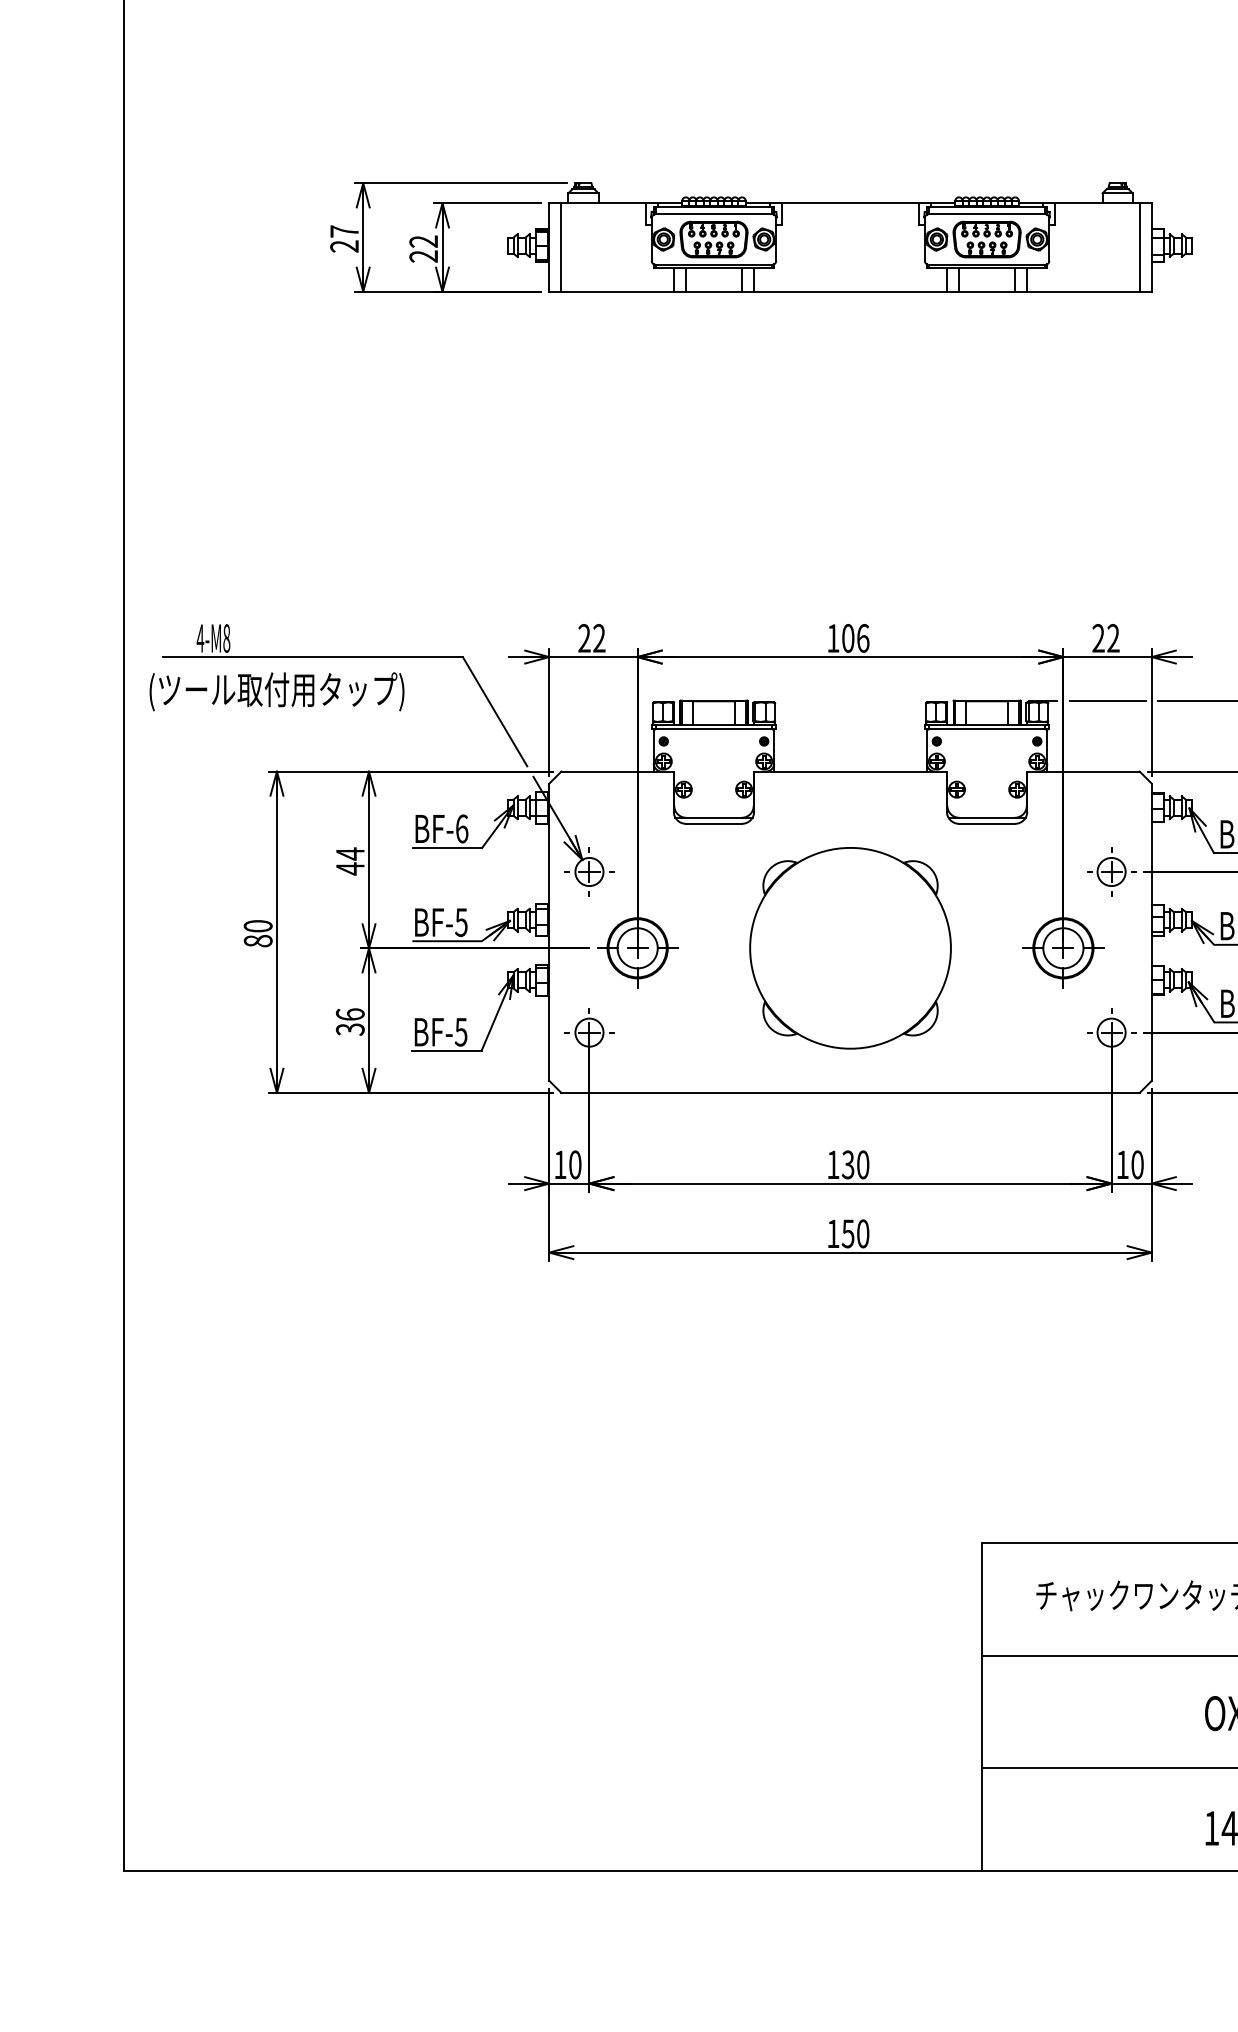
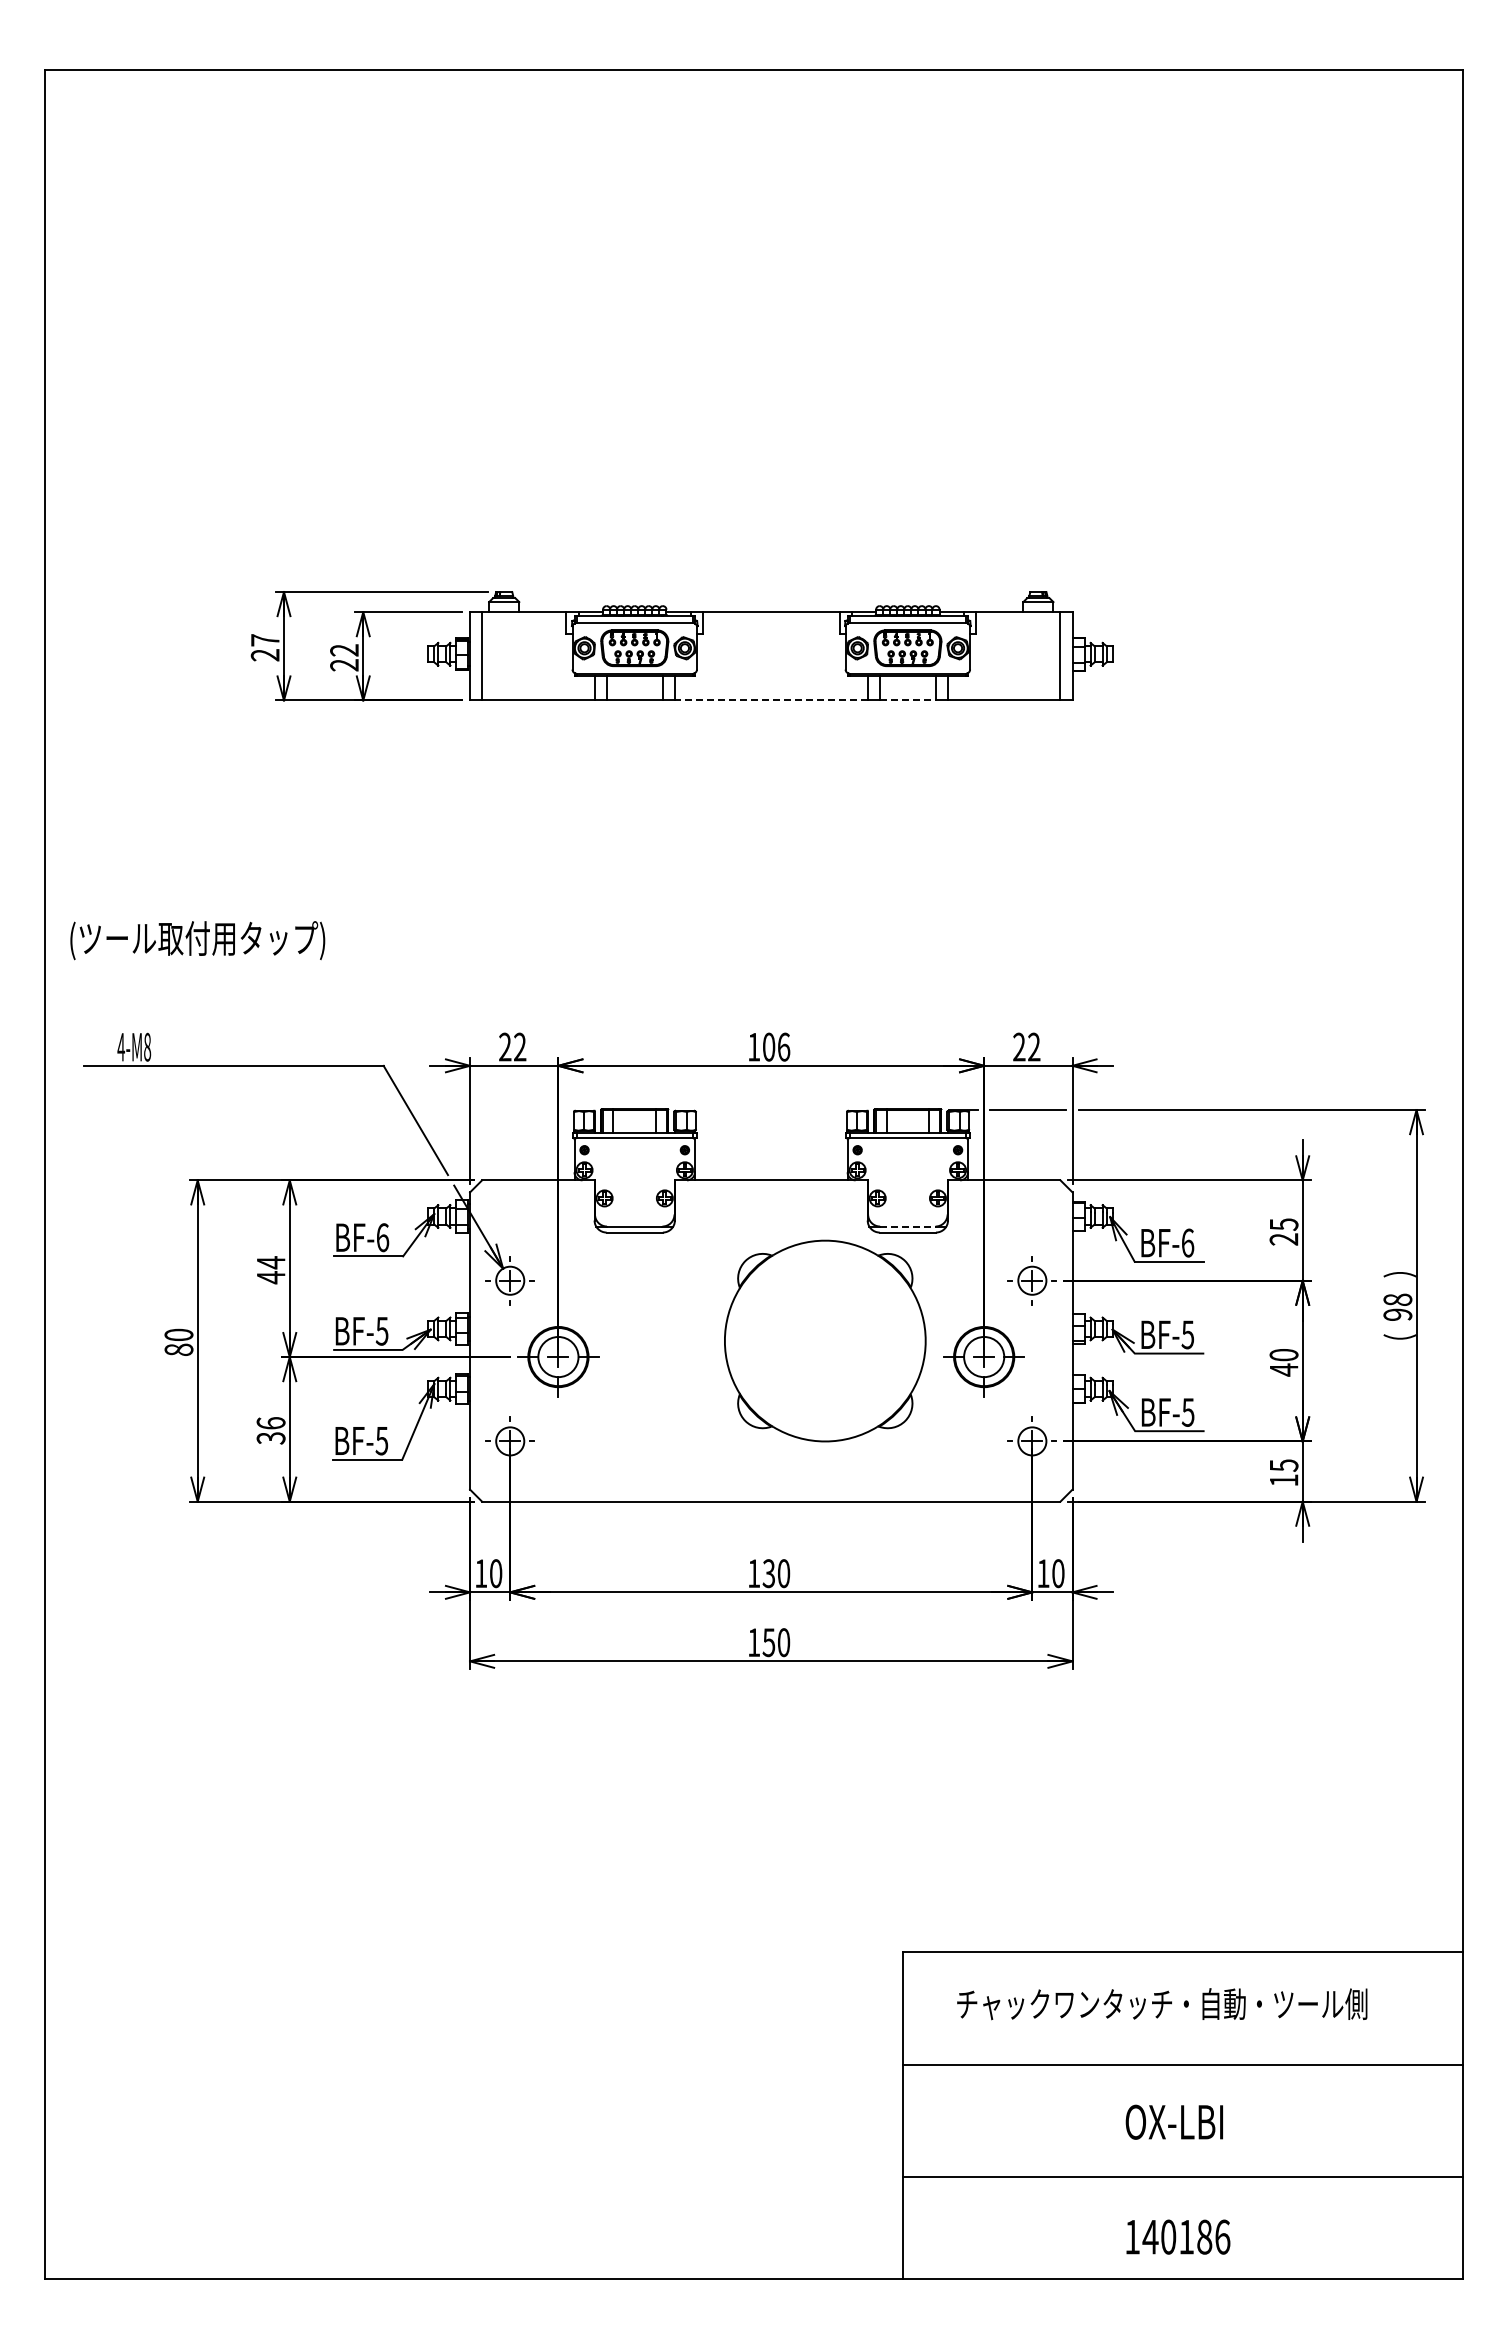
line: (849, 291) -> (770, 700), solid -> dashed
line: (987, 291) -> (908, 700), solid -> dashed
text: (276, 691) -> (197, 940), moved
line: (986, 817) -> (907, 1226), solid -> dashed
part: (850, 947) -> (825, 1340), moved

